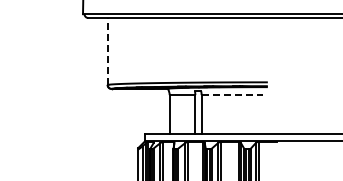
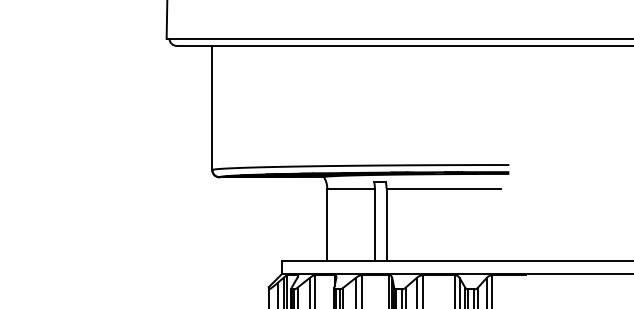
line: (107, 51) -> (212, 107), dashed -> solid
line: (232, 95) -> (443, 189), dashed -> solid

